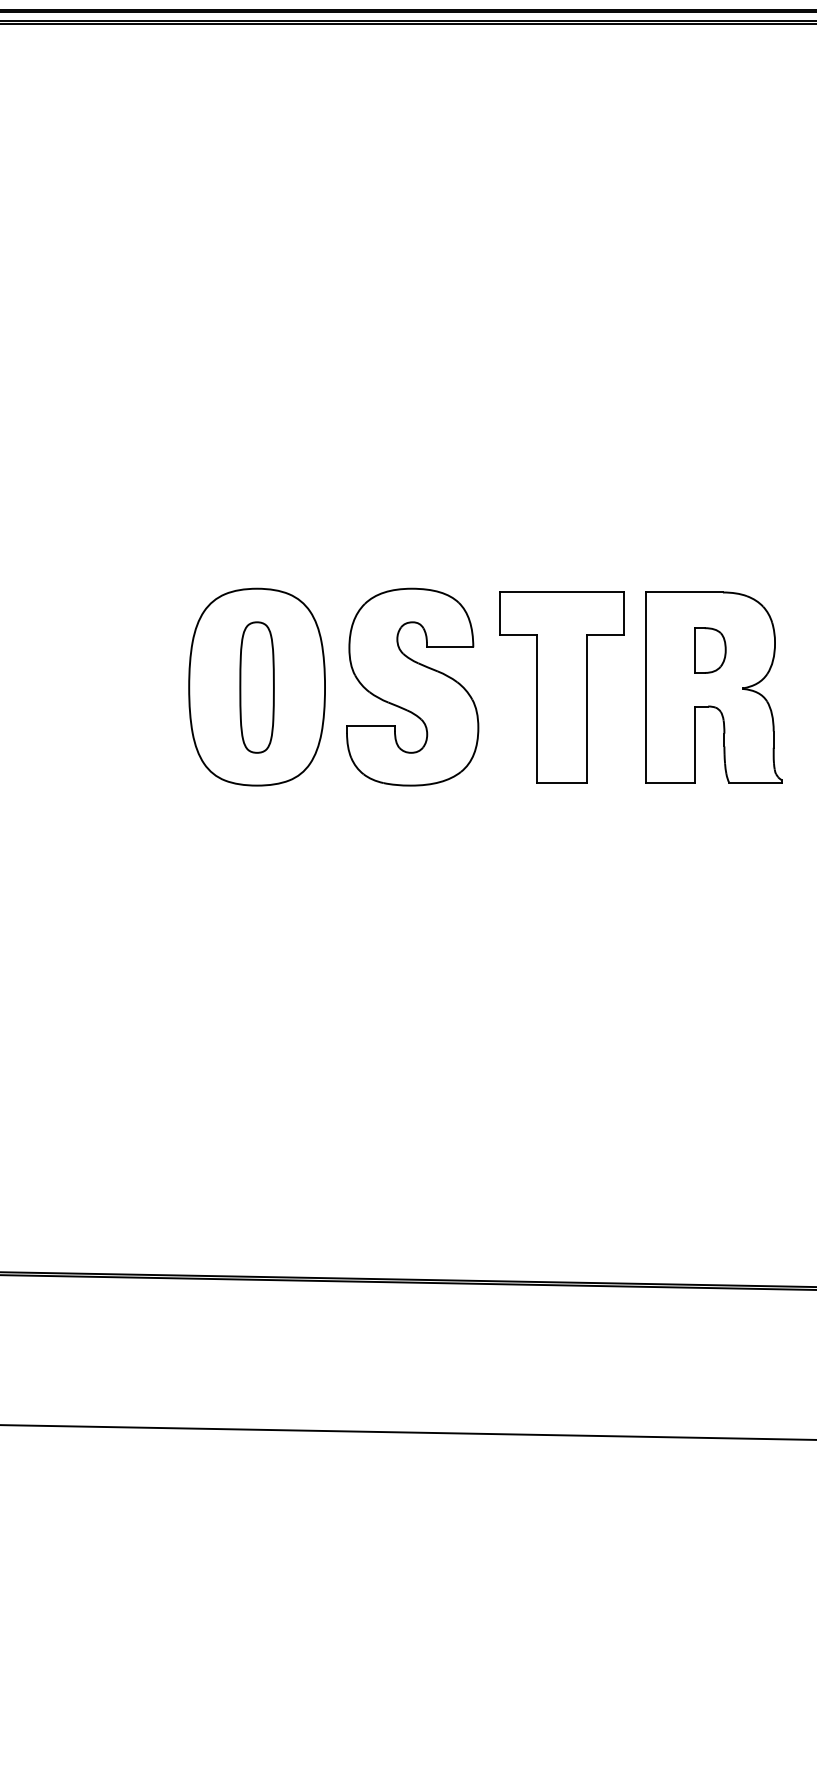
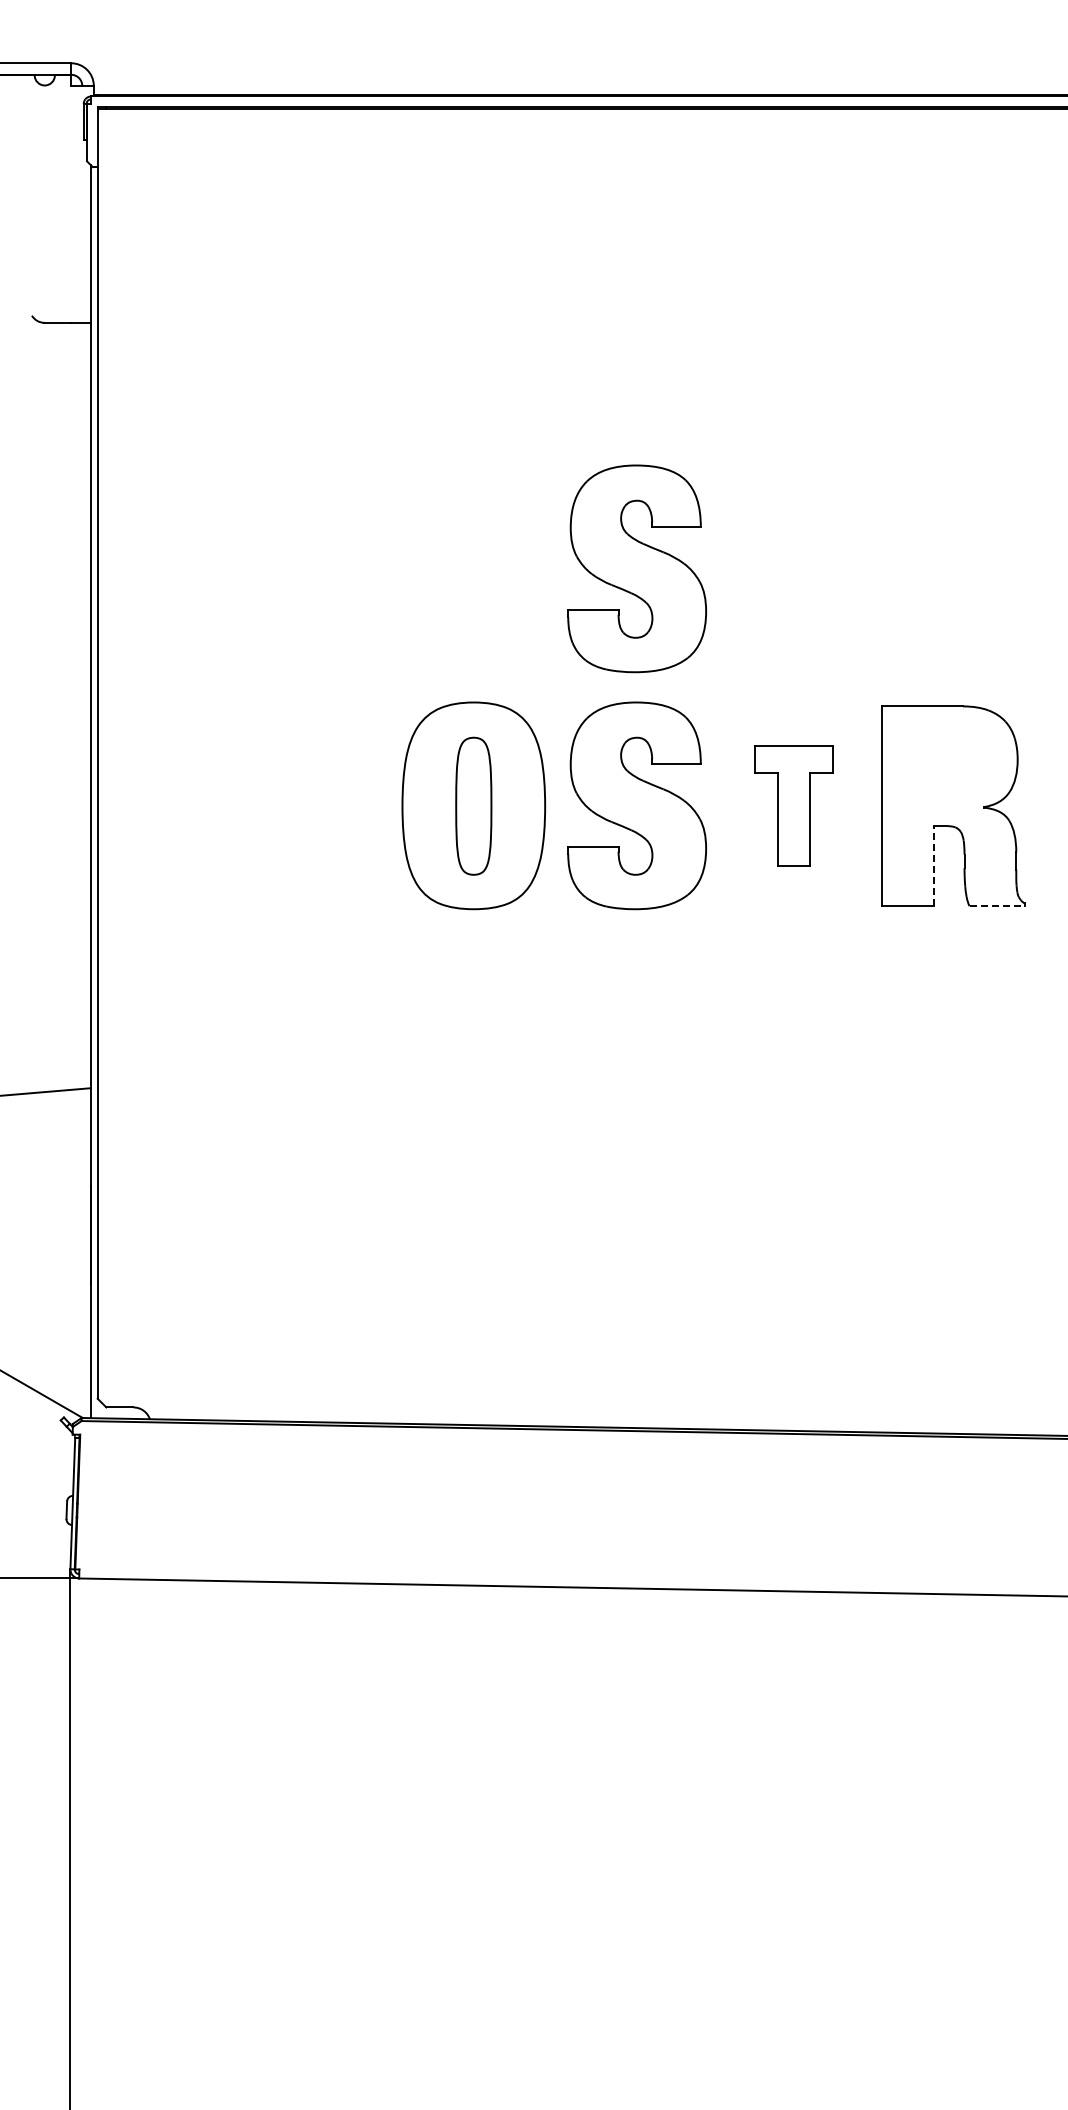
part: (412, 461) -> (636, 568), added
part: (710, 650) -> (949, 767), removed
part: (561, 686) -> (793, 805), size x0.6
line: (694, 743) -> (933, 865), solid -> dashed
line: (755, 783) -> (997, 906), solid -> dashed

